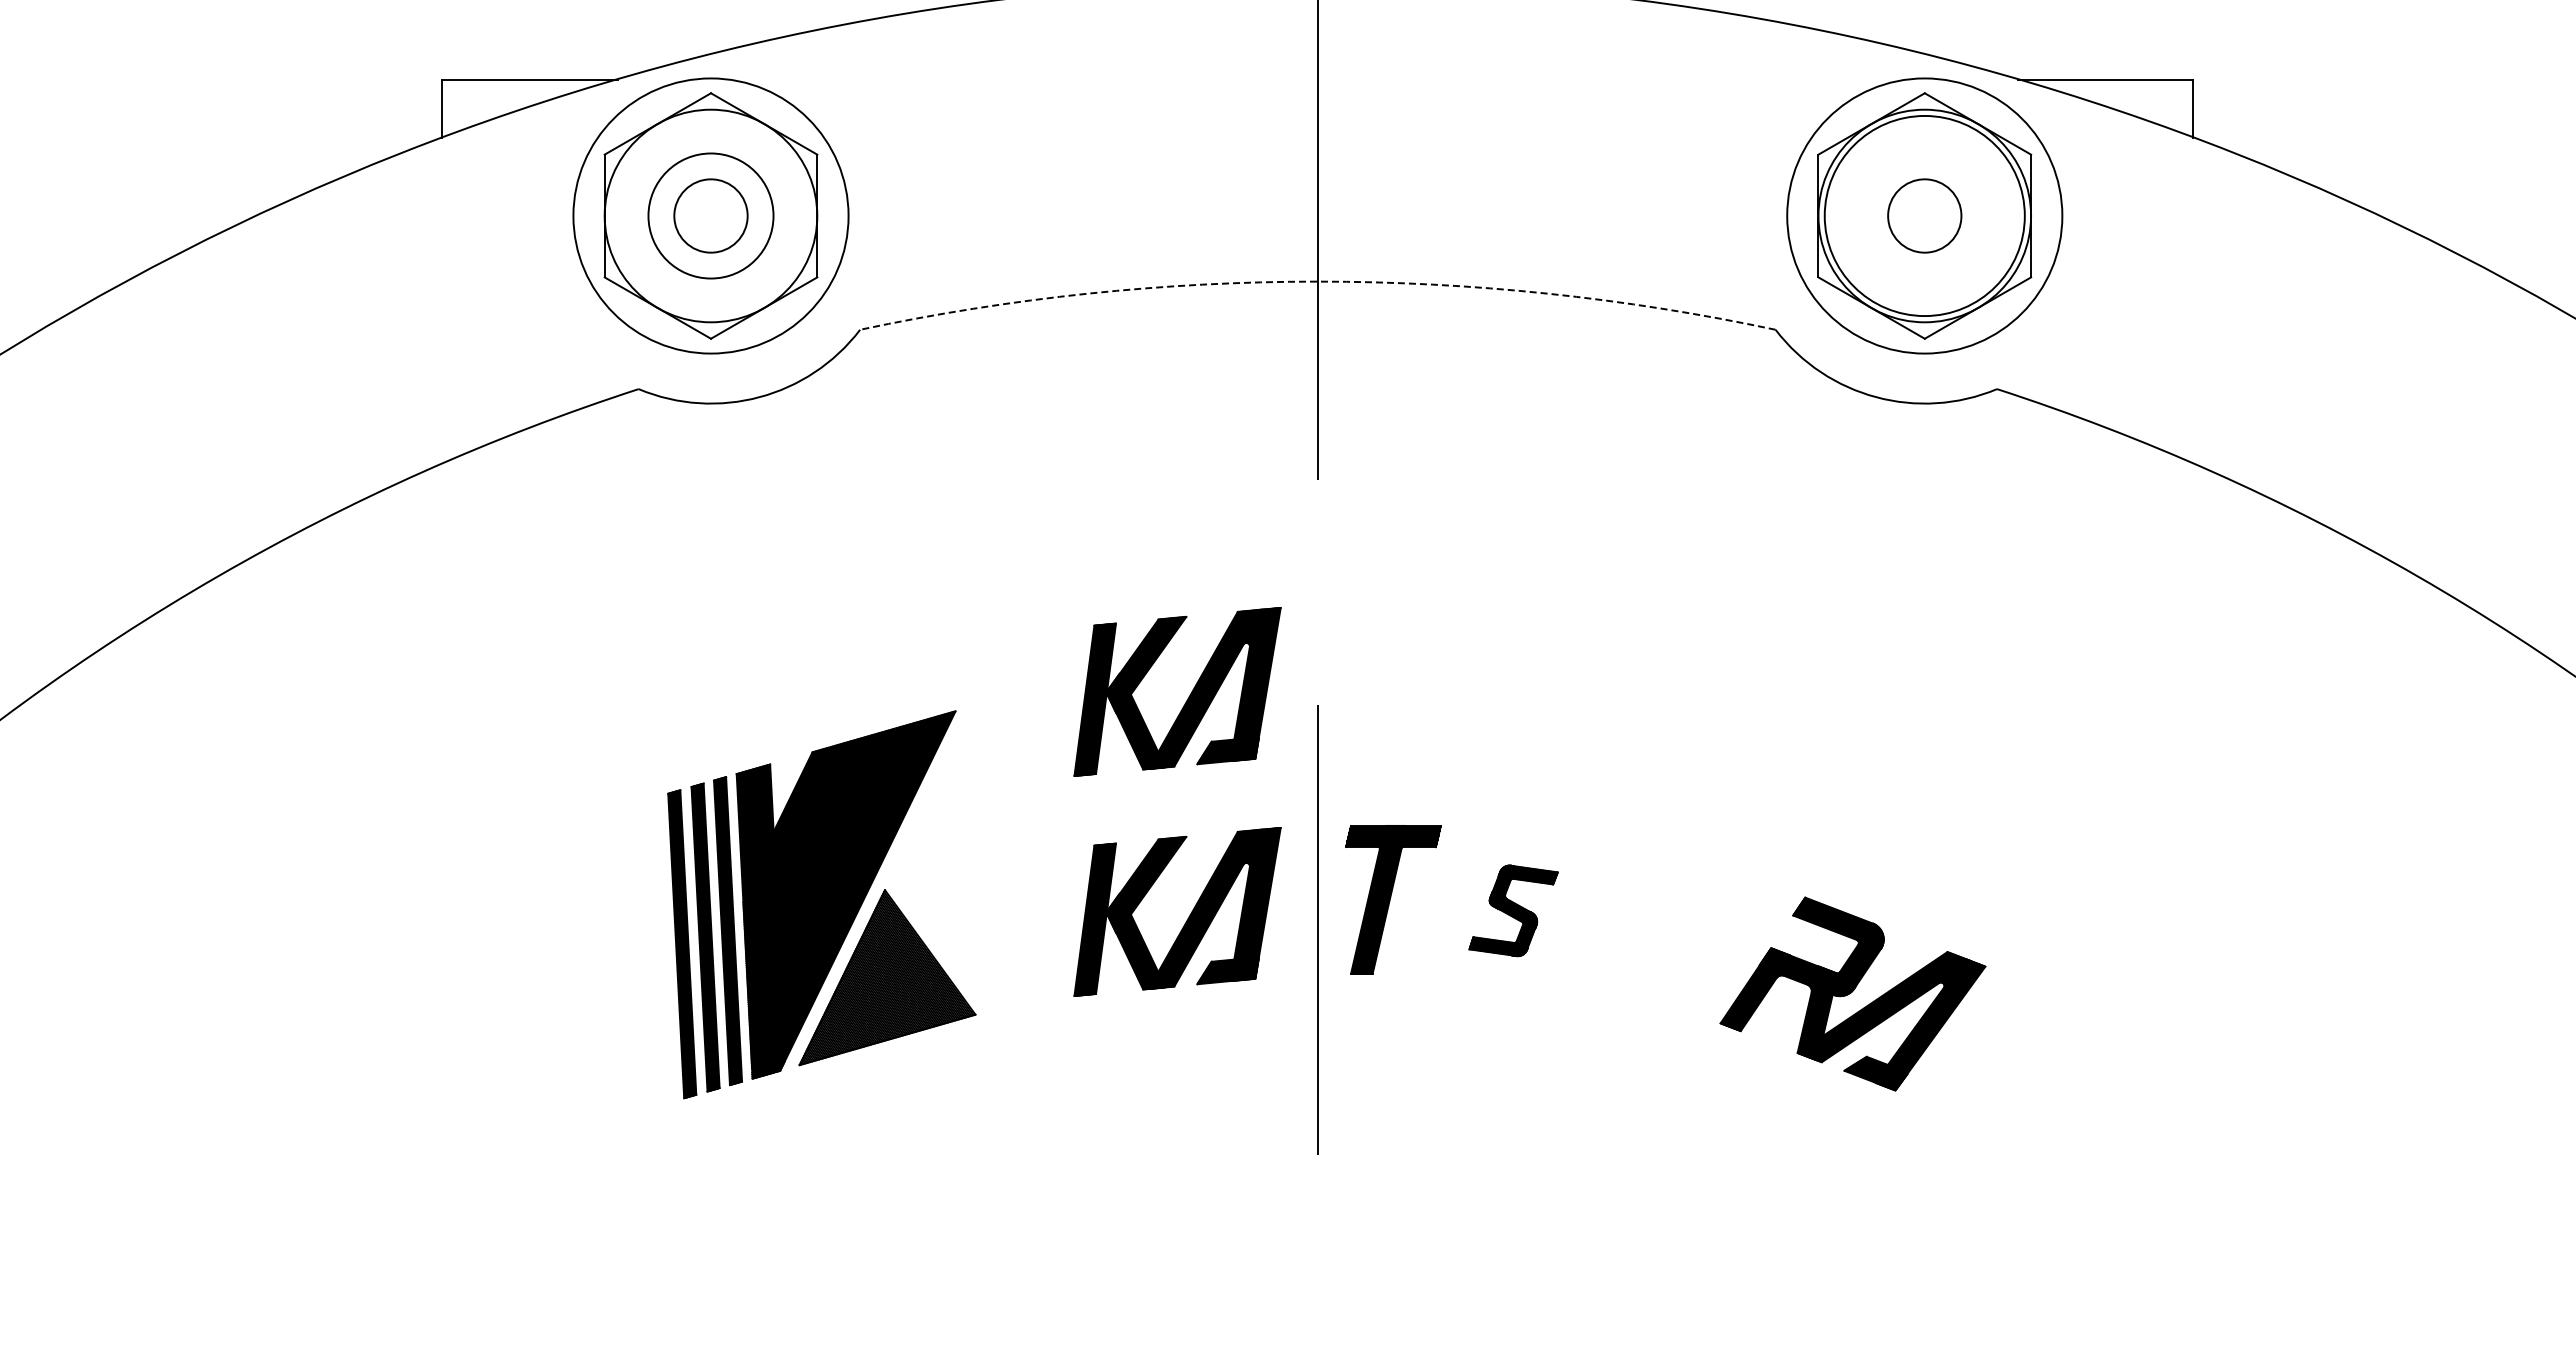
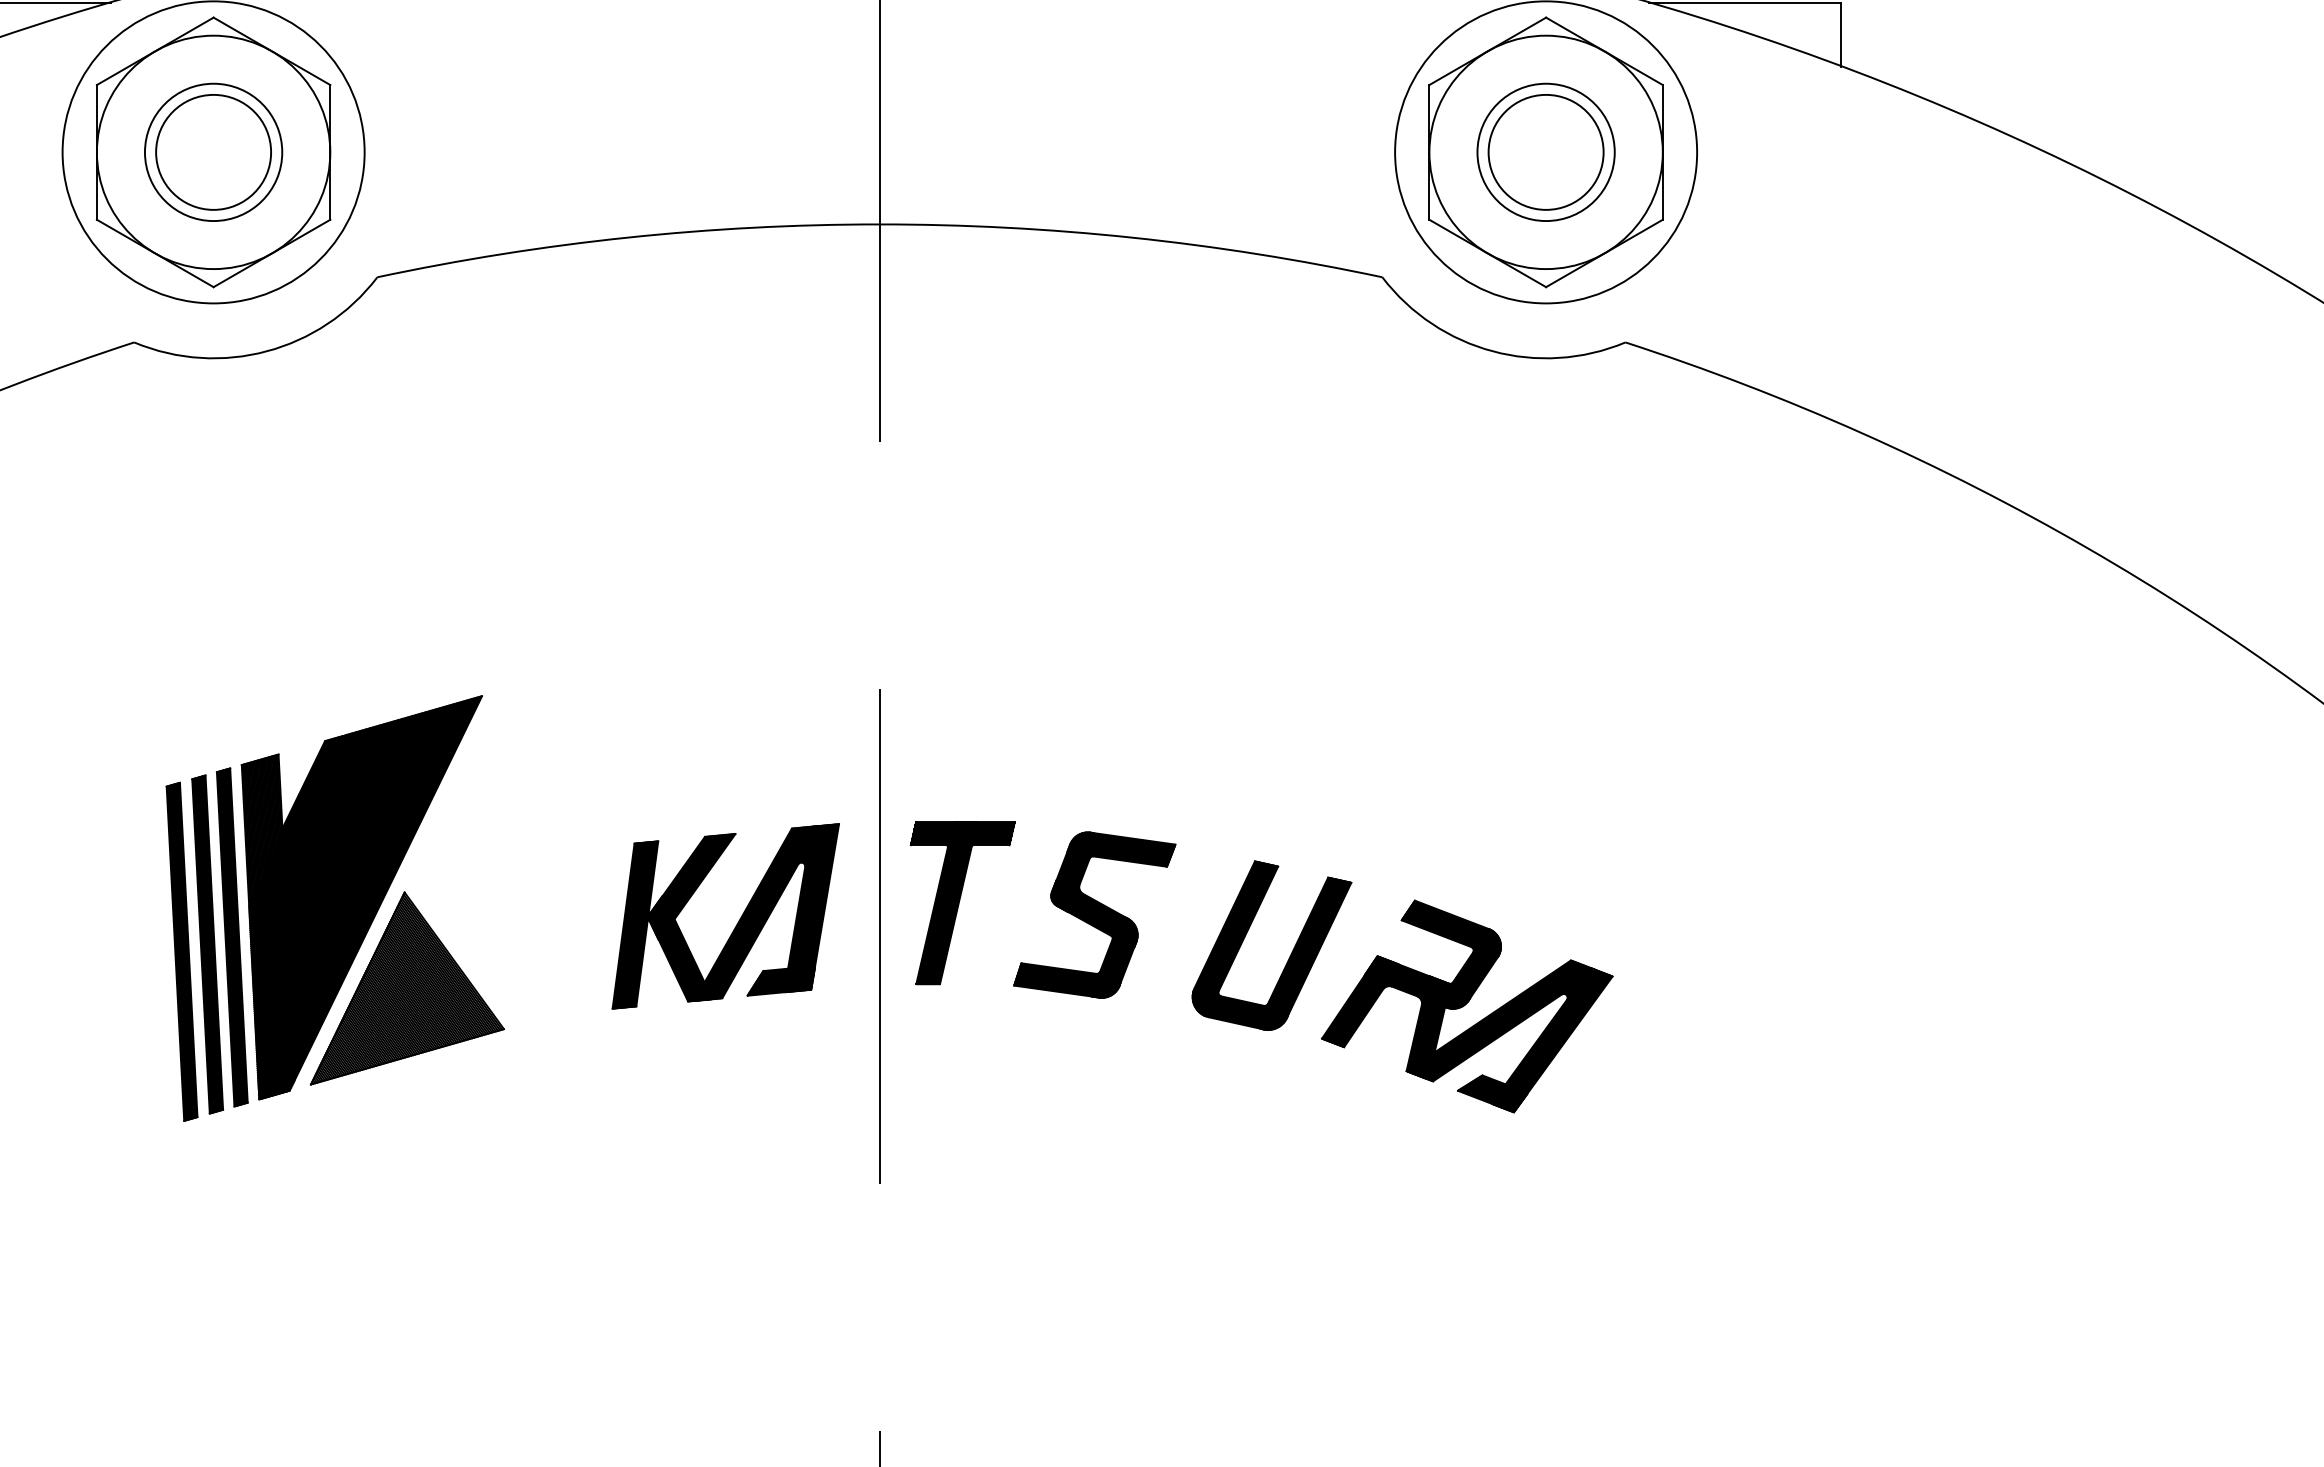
circle: (710, 215) -> (213, 151), size x1.43
circle: (1924, 215) -> (1545, 151), size x0.62
circle: (1924, 215) -> (1545, 151), size x1.43
arc: (1317, 281) -> (879, 224), dashed -> solid
part: (1188, 696) -> (737, 679), removed
part: (1513, 910) -> (1094, 914), size x1.67
part: (1692, 944) -> (1291, 952), added

